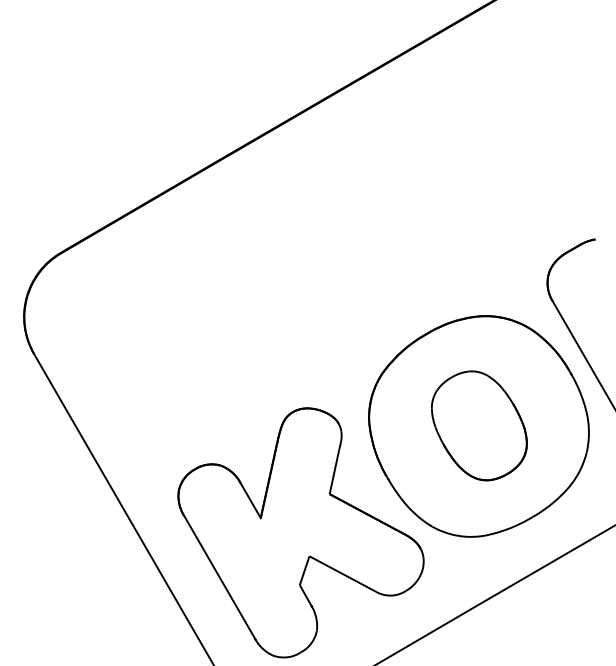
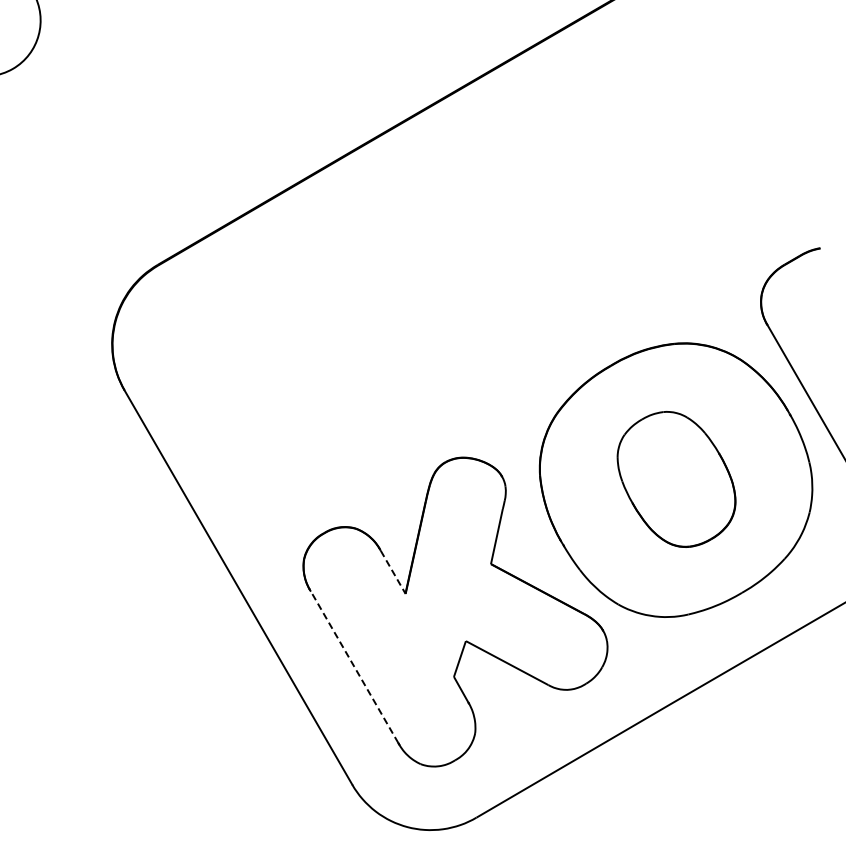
line: (251, 500) -> (393, 572), solid -> dashed
line: (219, 576) -> (354, 666), solid -> dashed

